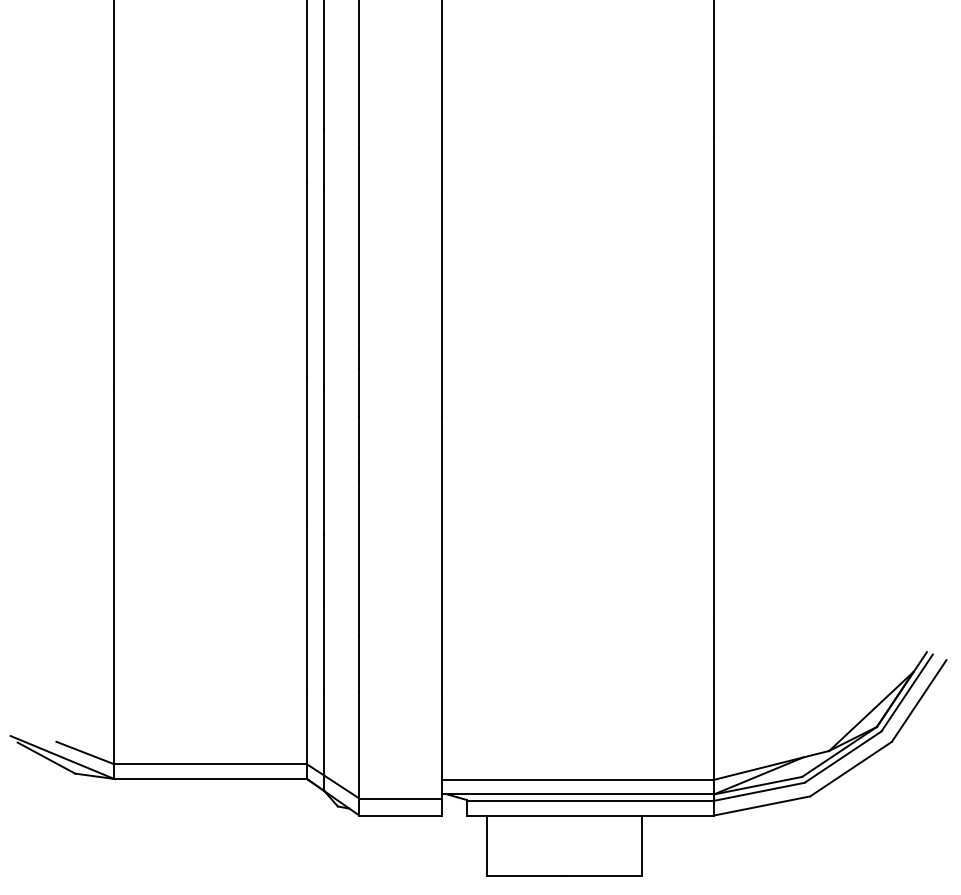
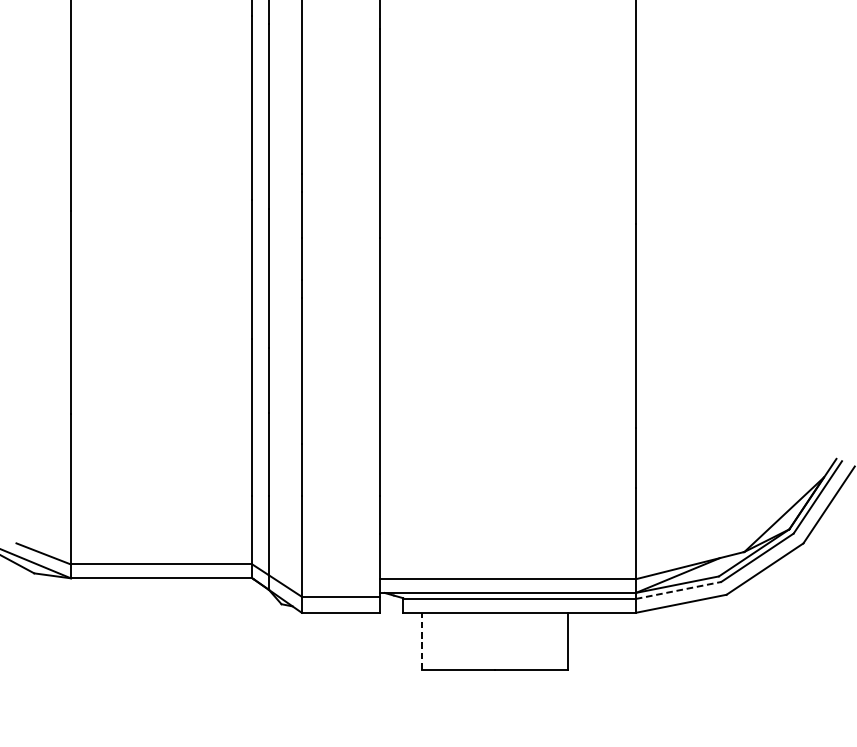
line: (759, 791) -> (678, 590), solid -> dashed
line: (487, 845) -> (422, 641), solid -> dashed

